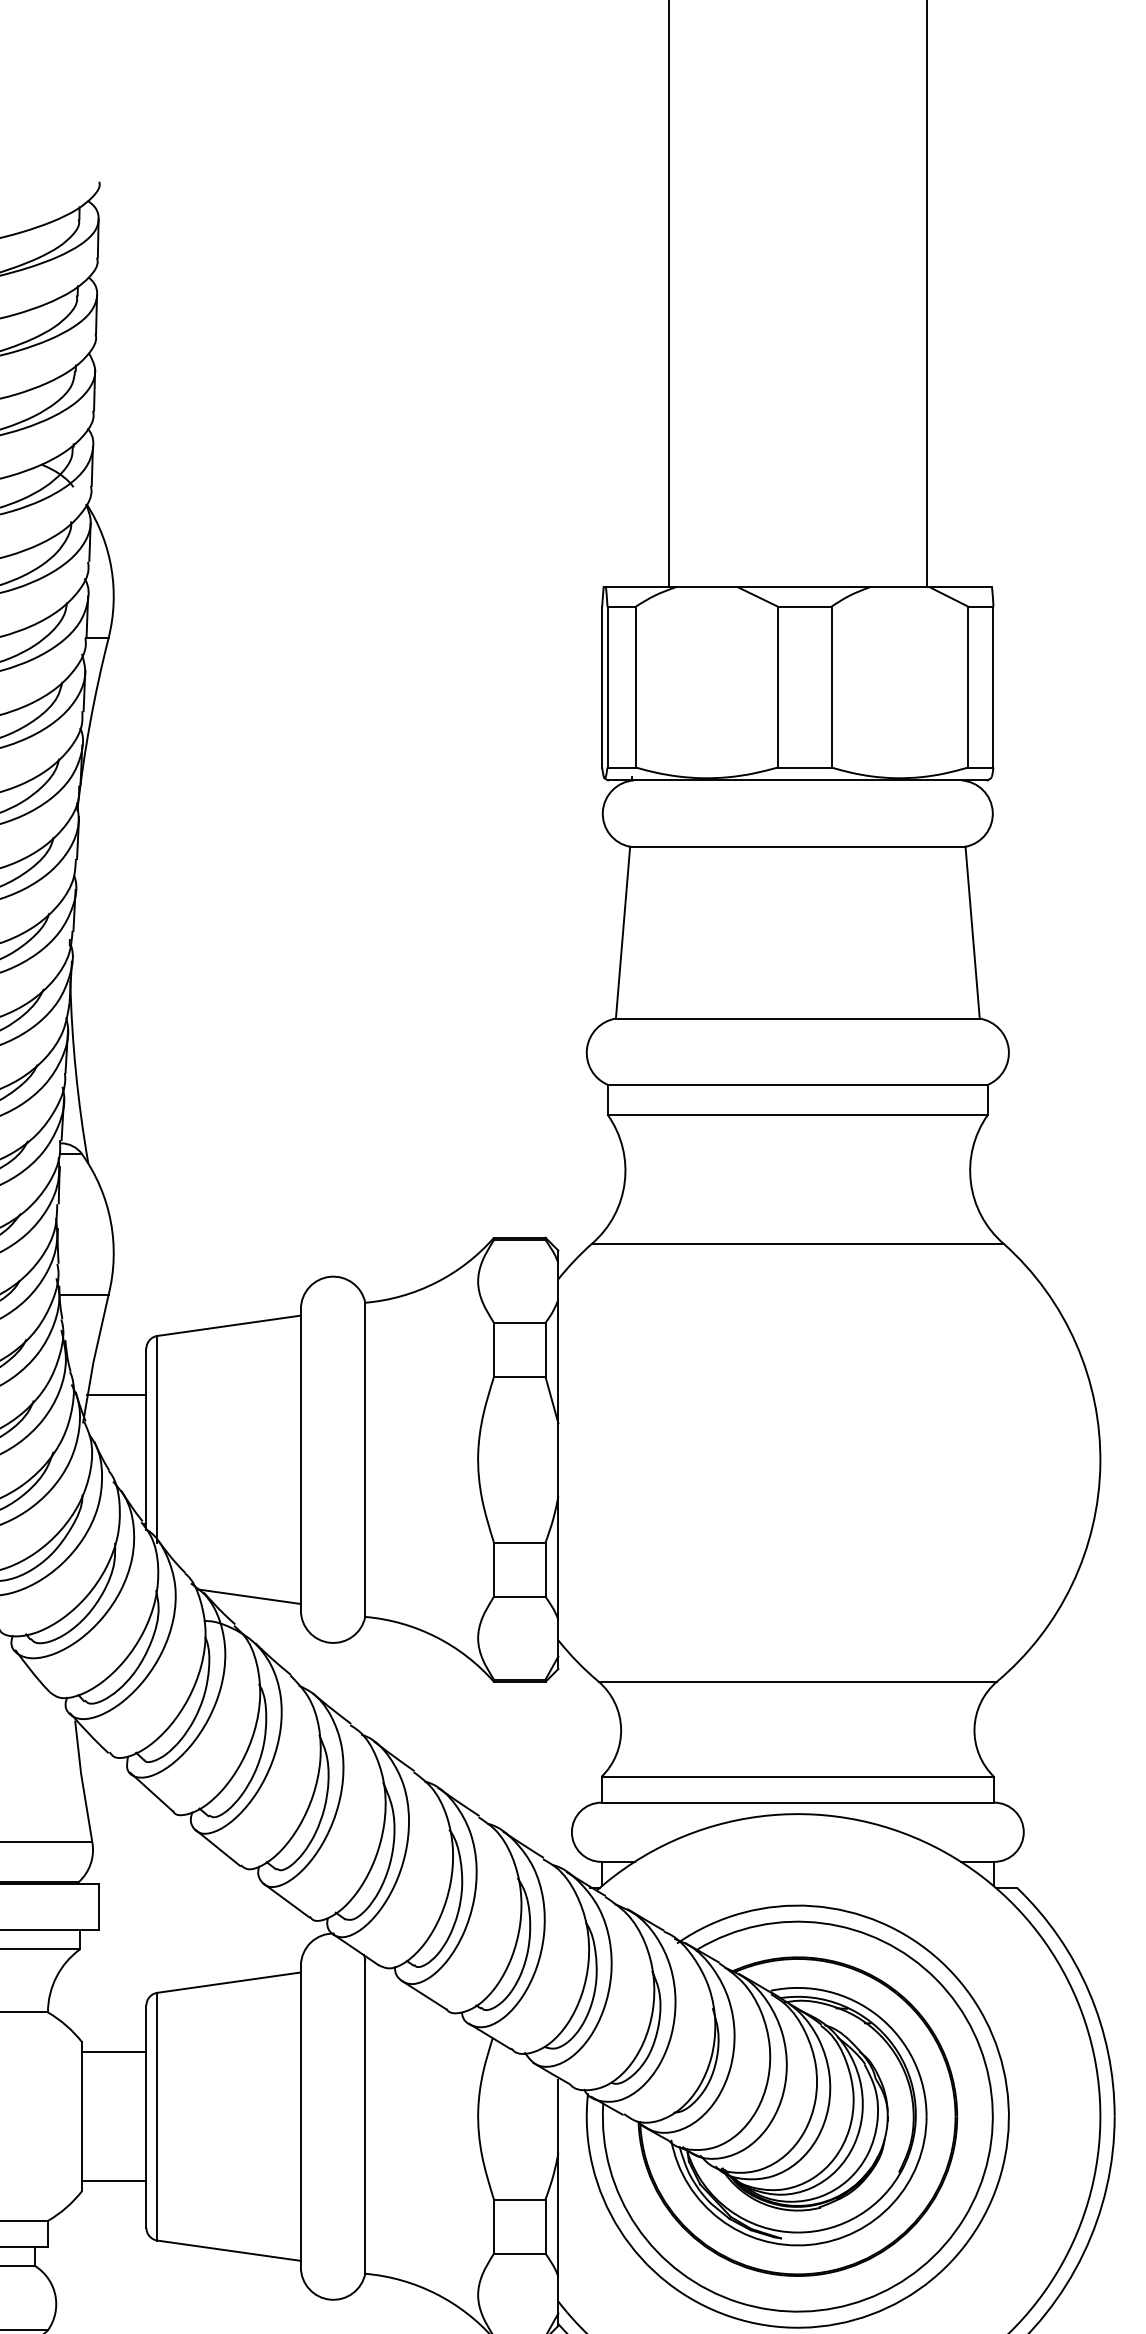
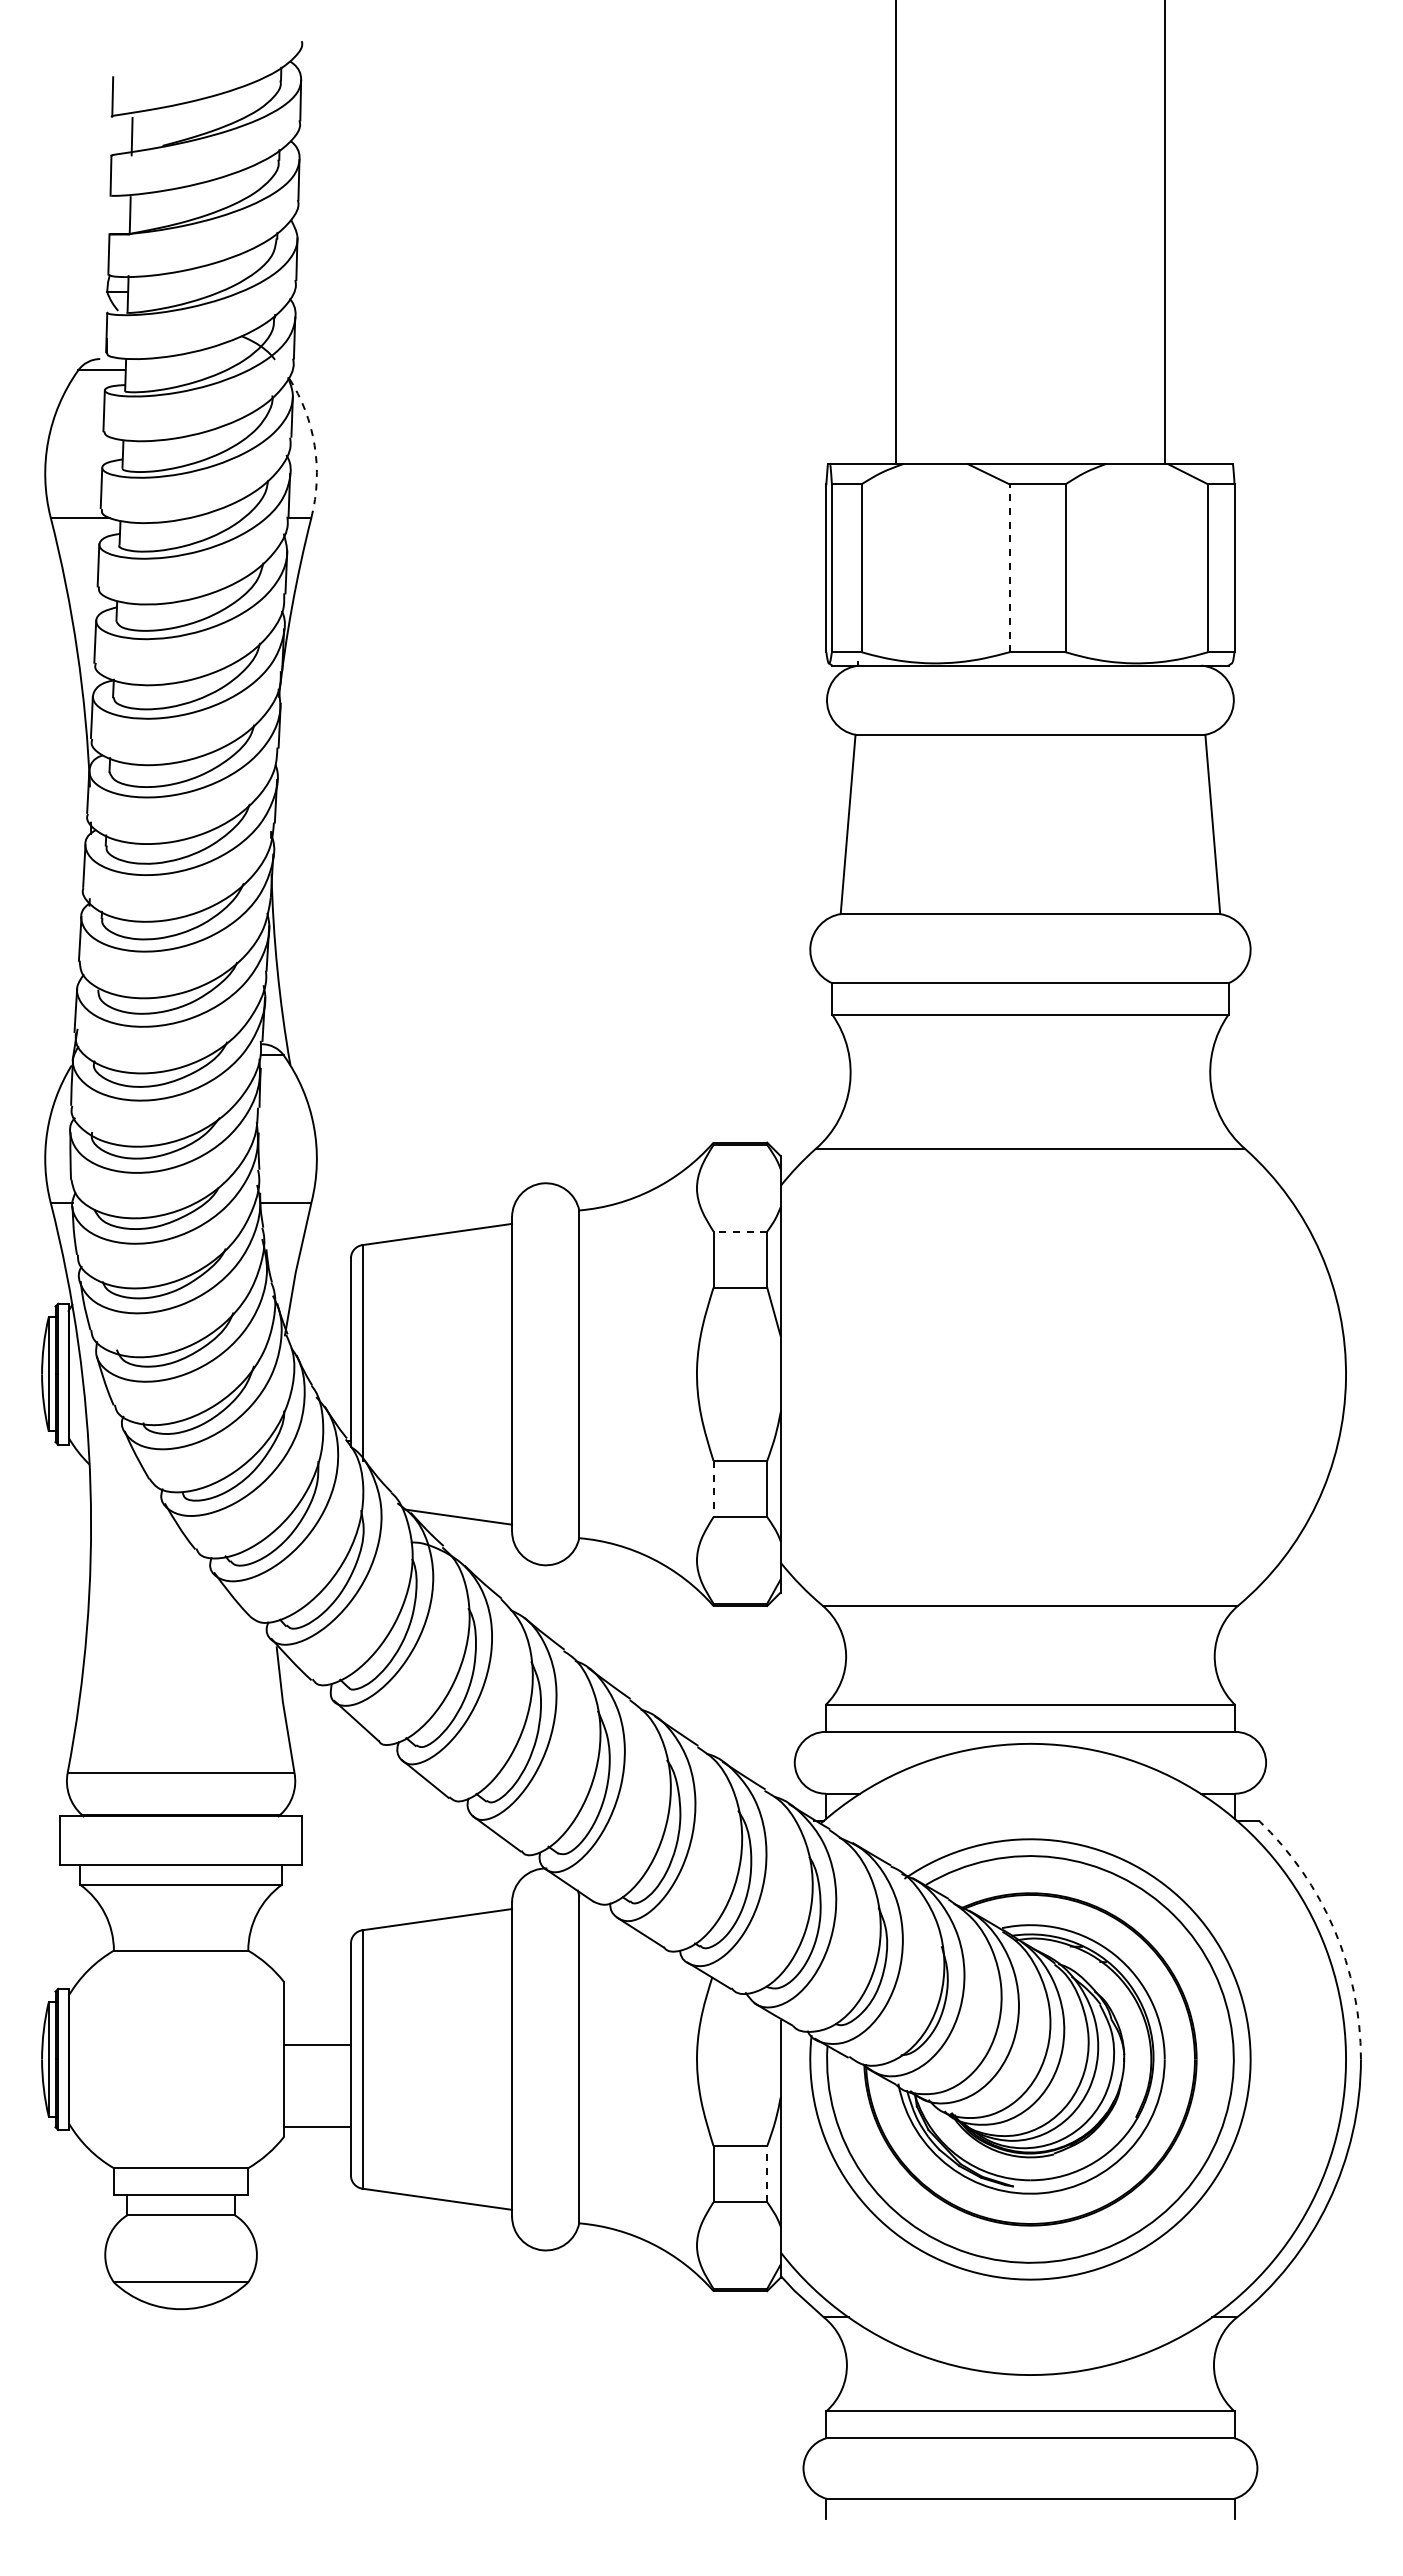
arc: (111, 569) -> (314, 445), solid -> dashed
line: (777, 687) -> (1009, 568), solid -> dashed
line: (519, 1322) -> (740, 1231), solid -> dashed
line: (116, 1395) -> (319, 1307), removed
line: (493, 1570) -> (713, 1489), solid -> dashed
arc: (1089, 1992) -> (1334, 1929), solid -> dashed
line: (113, 2052) -> (316, 2045), moved
line: (545, 2226) -> (767, 2173), solid -> dashed

